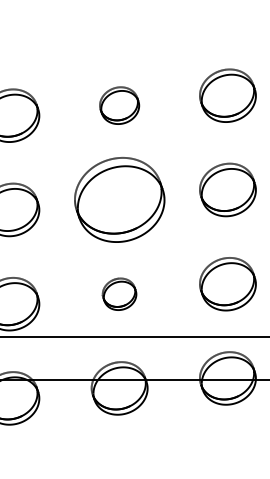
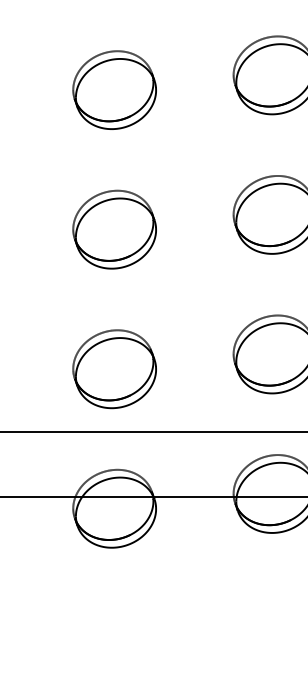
part: (119, 105) -> (114, 89), size x1.43
part: (119, 199) -> (114, 228), size x0.62
part: (119, 294) -> (114, 369), size x1.67

